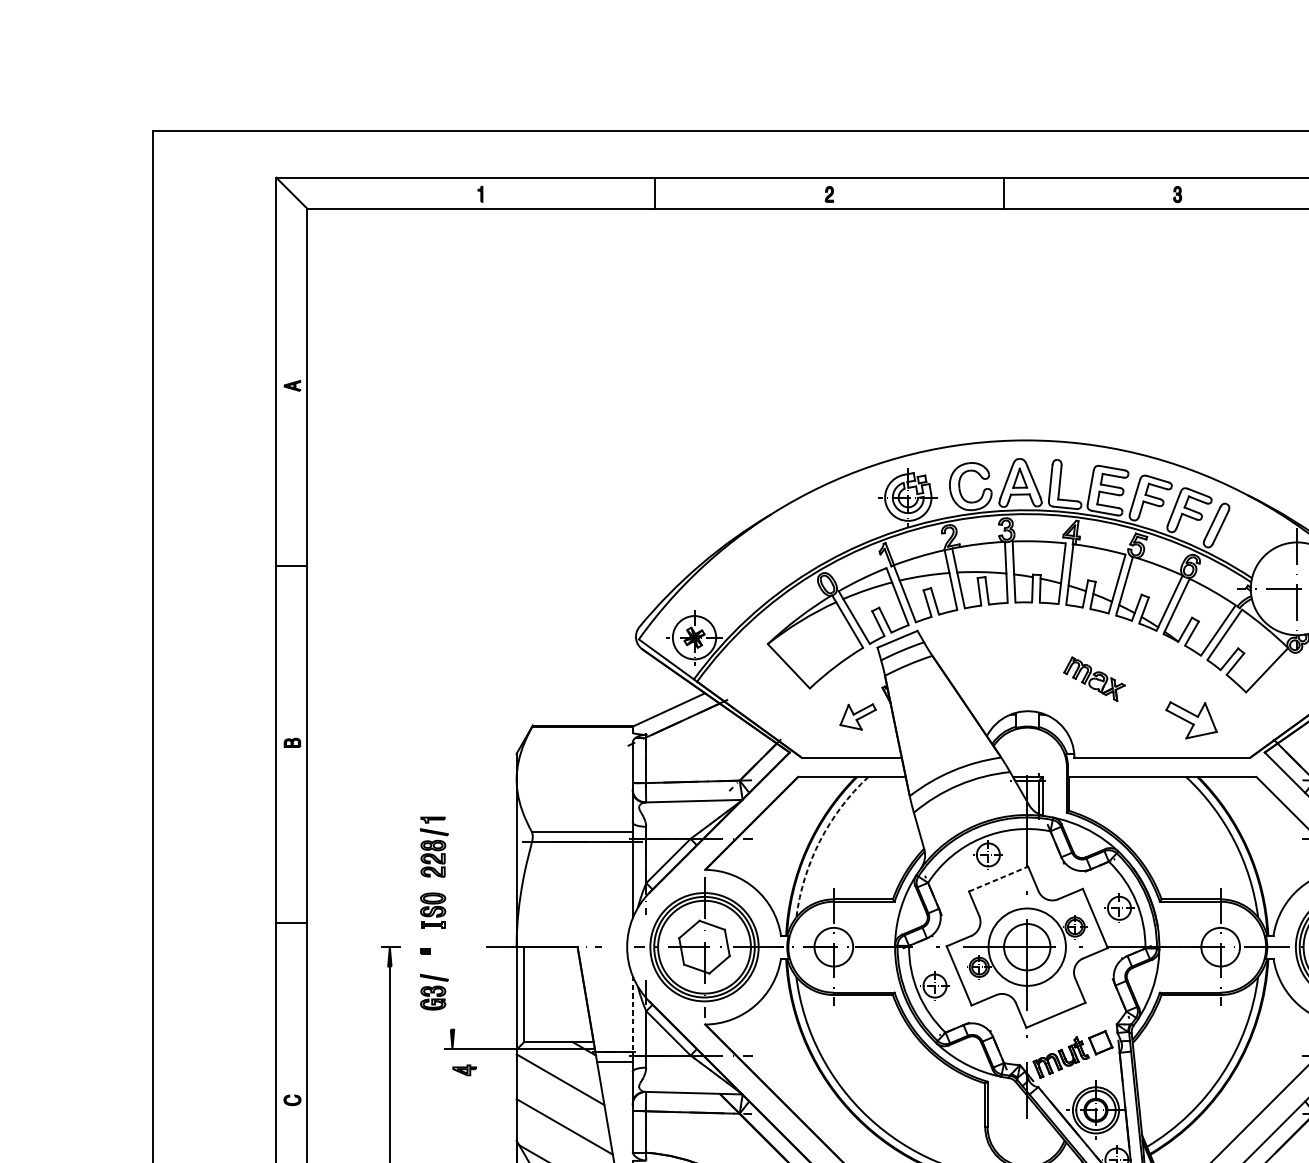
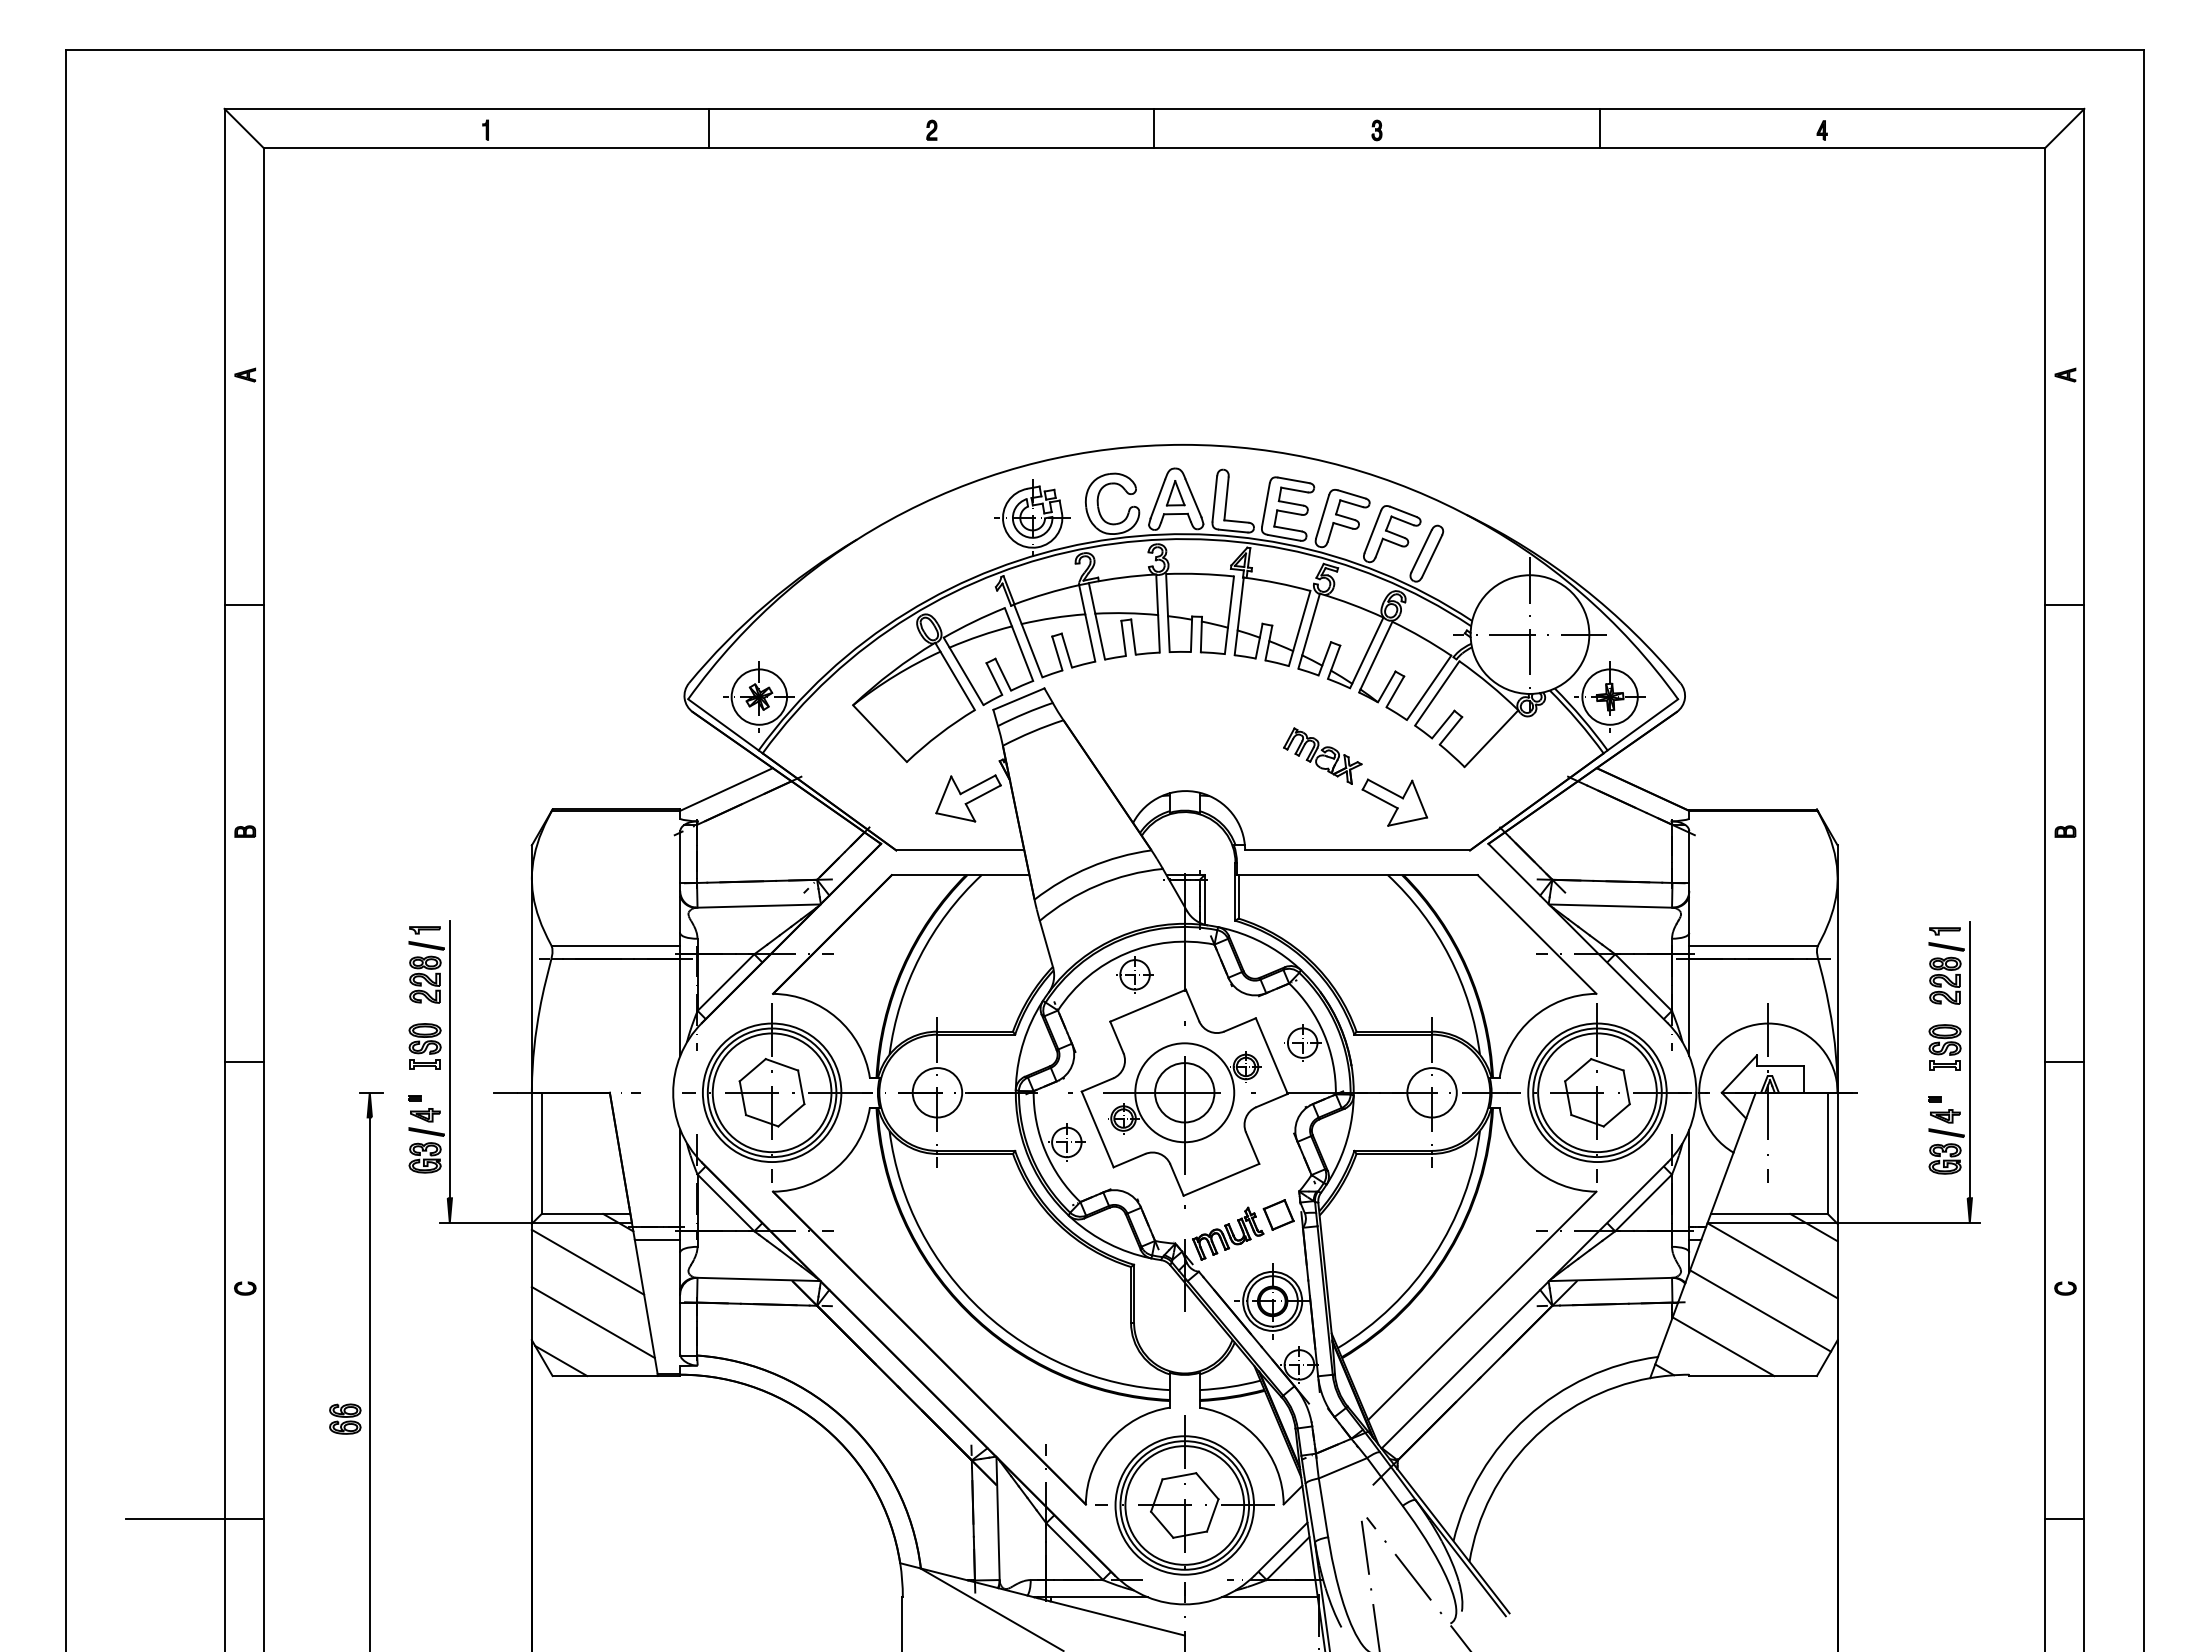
part: (1094, 678) -> (1322, 755), moved
part: (858, 717) -> (968, 798), size x1.43
arc: (819, 840) -> (919, 956), dashed -> solid
line: (998, 878) -> (1148, 1005), dashed -> solid
line: (452, 921) -> (449, 1059), added
line: (632, 1014) -> (680, 1178), dashed -> solid
part: (464, 1070) -> (425, 1115), moved

